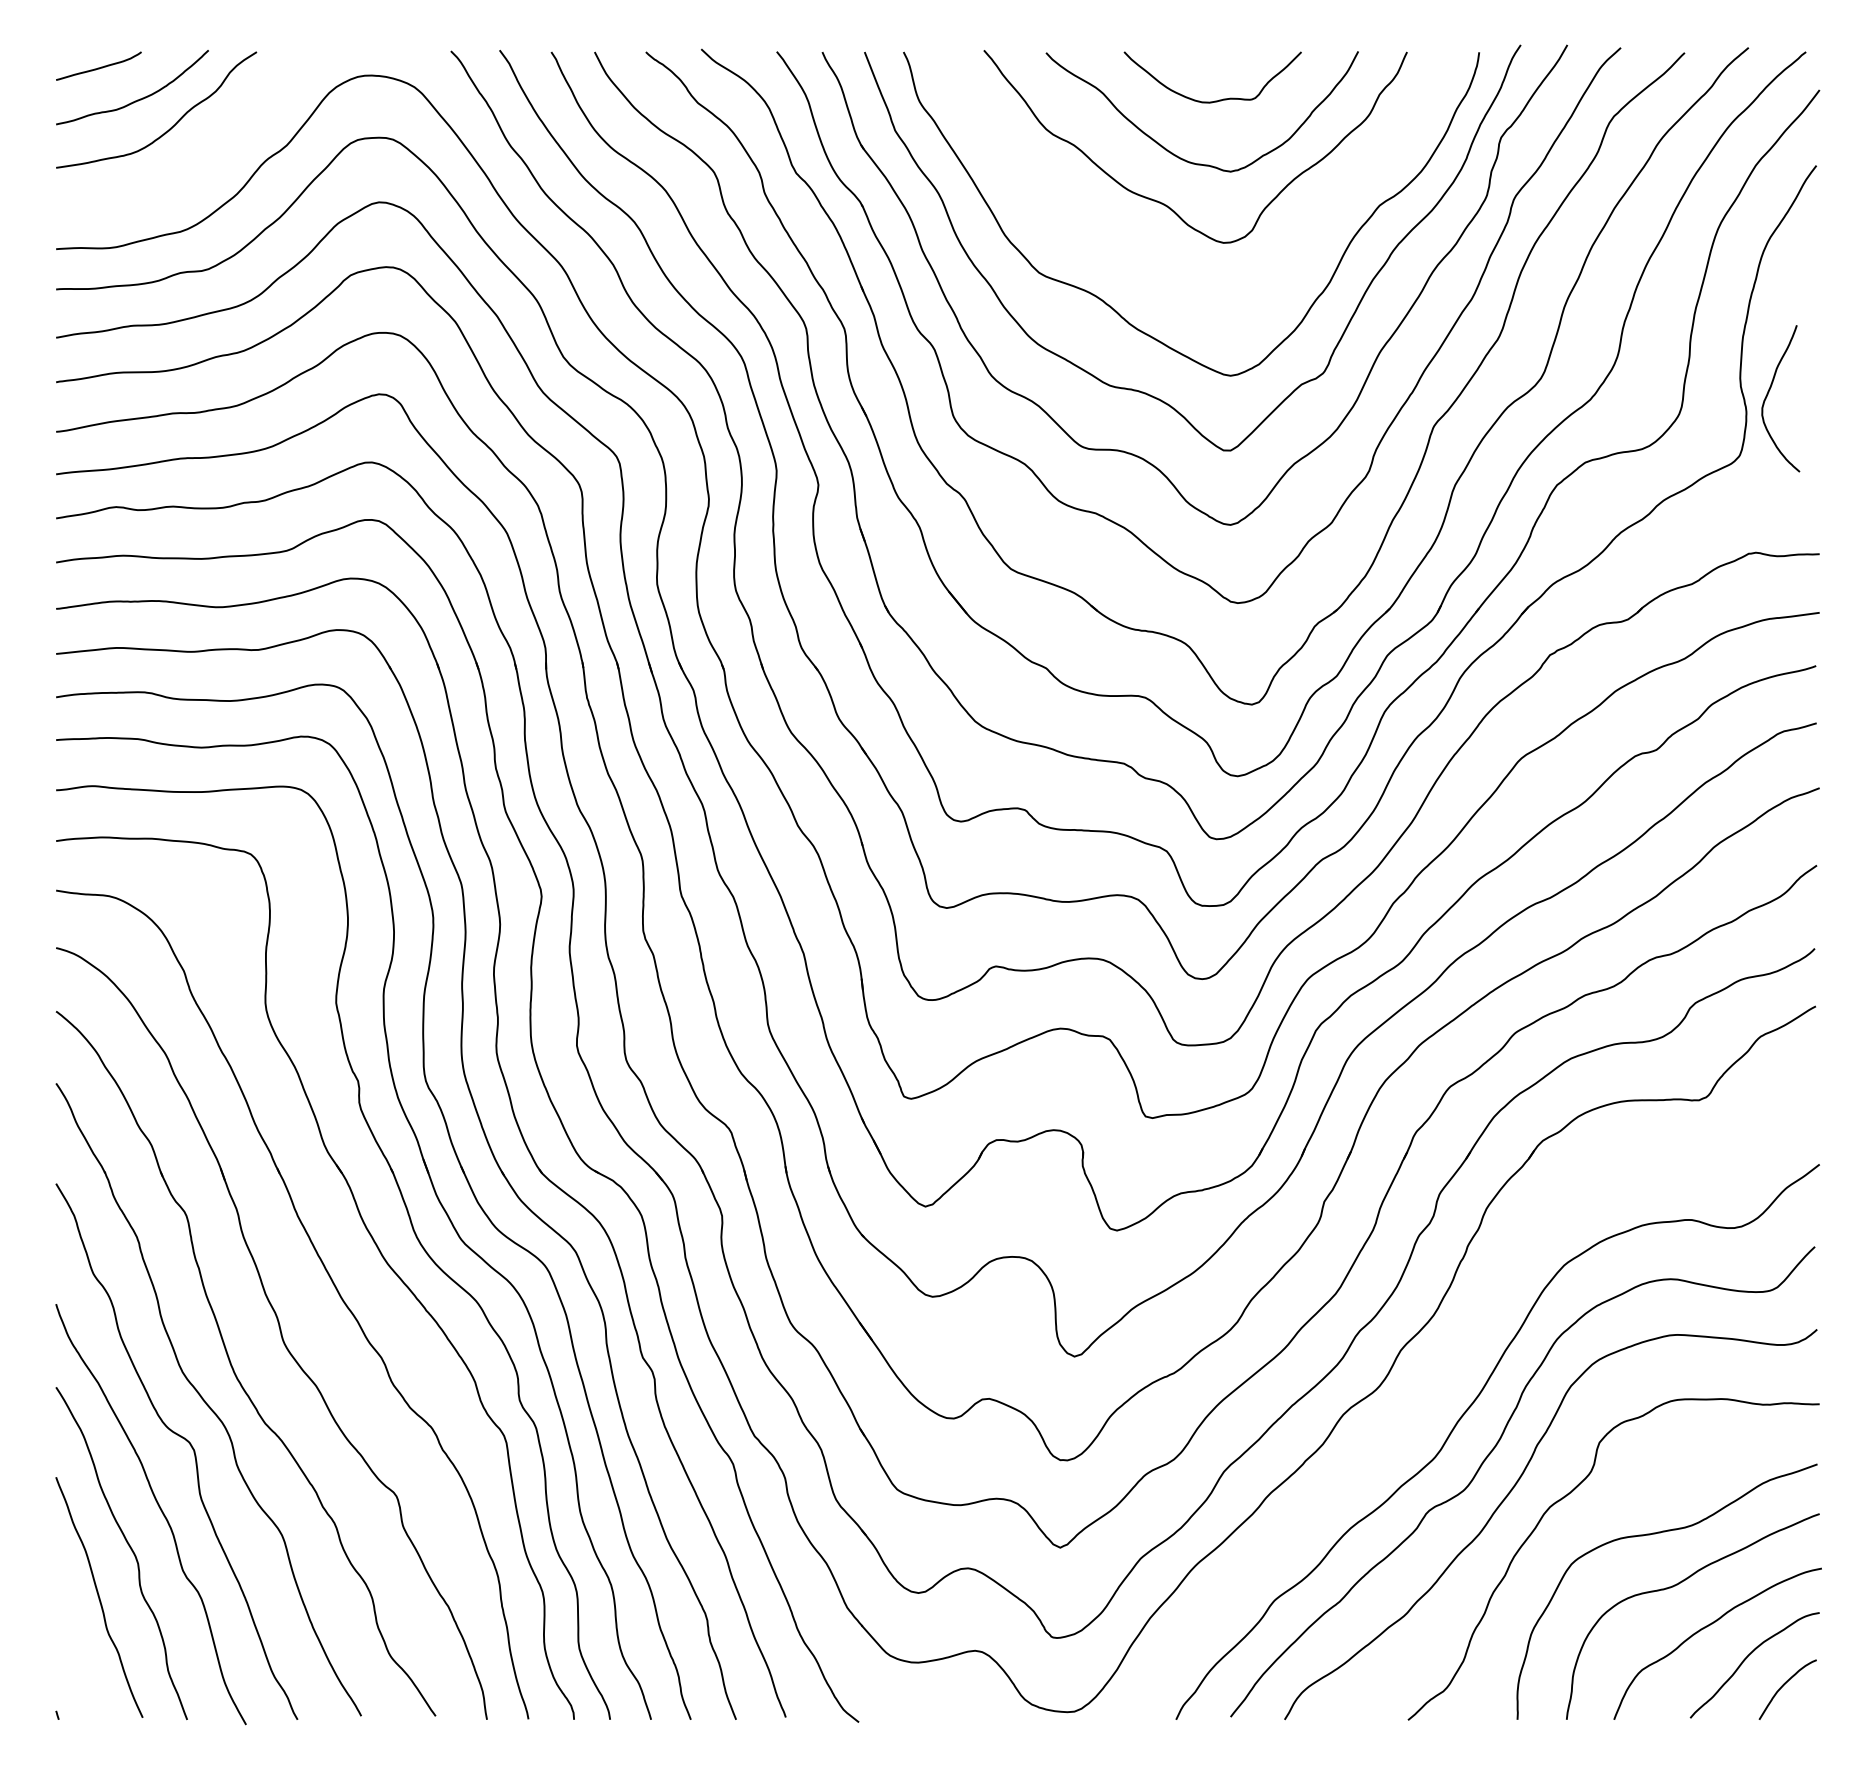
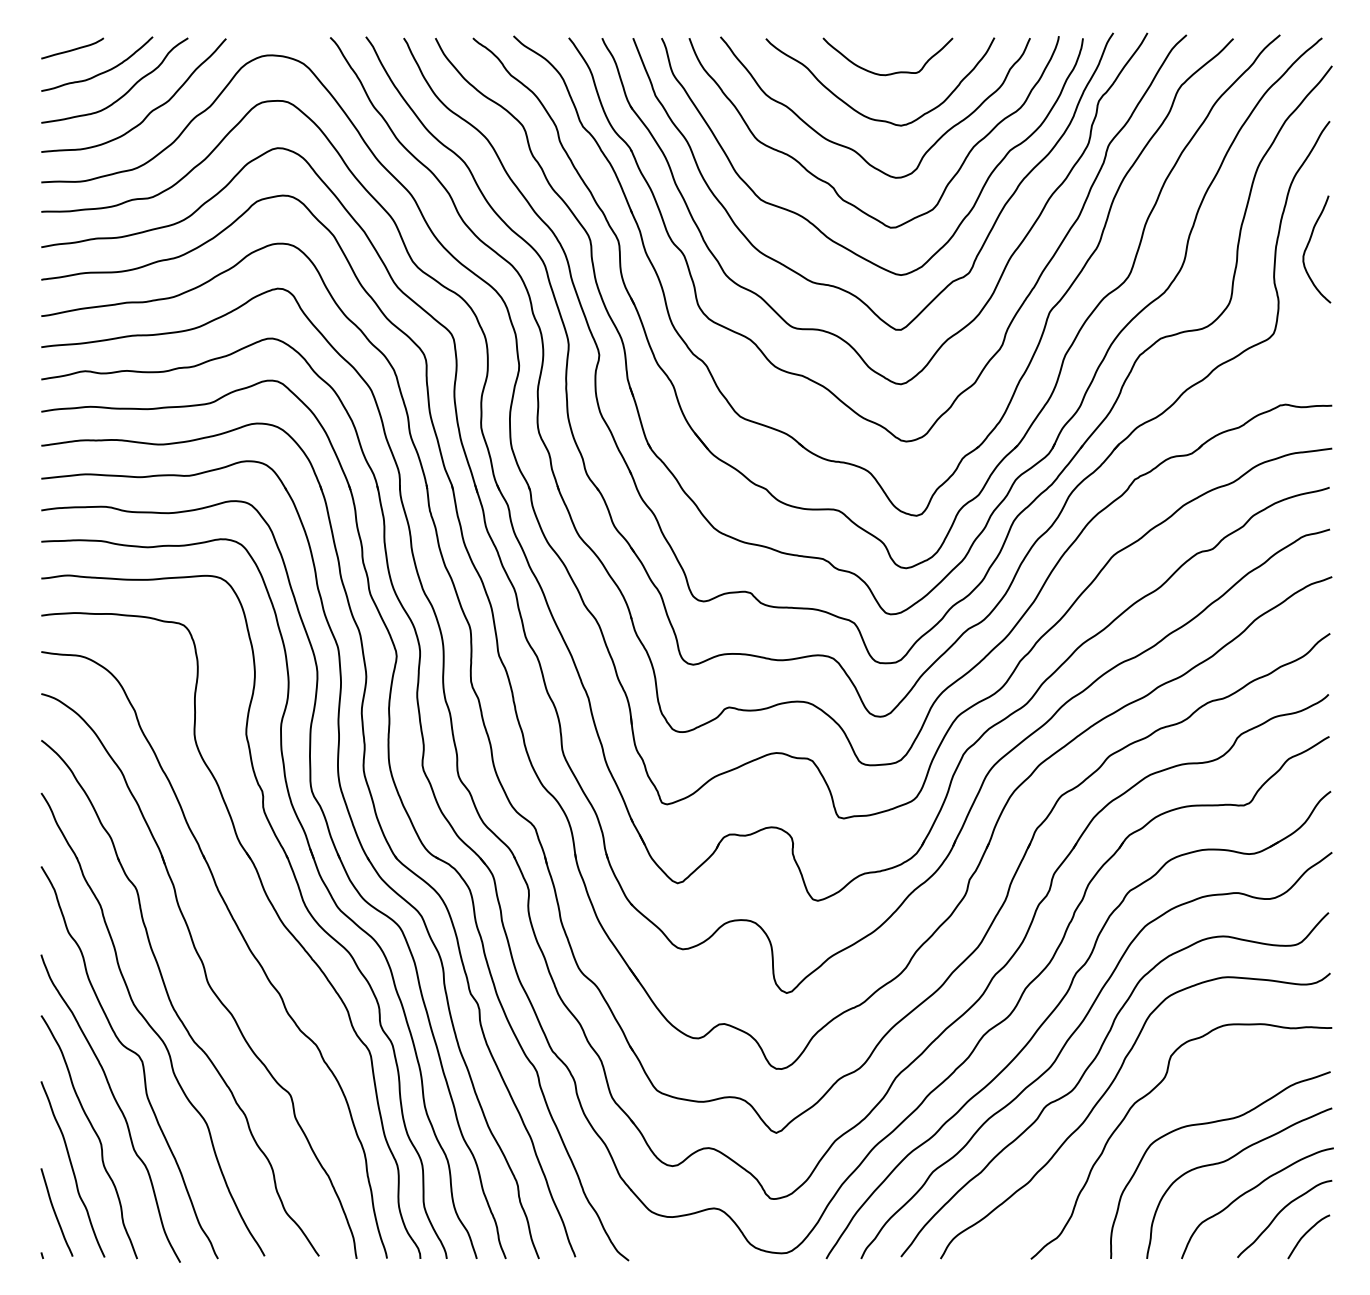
curve: (205, 152) -> (150, 111), added
curve: (1131, 249) -> (828, 182), added
curve: (1769, 392) -> (1308, 244), moved
part: (1442, 1378) -> (1056, 1009), added
curve: (75, 1656) -> (55, 1212), added

